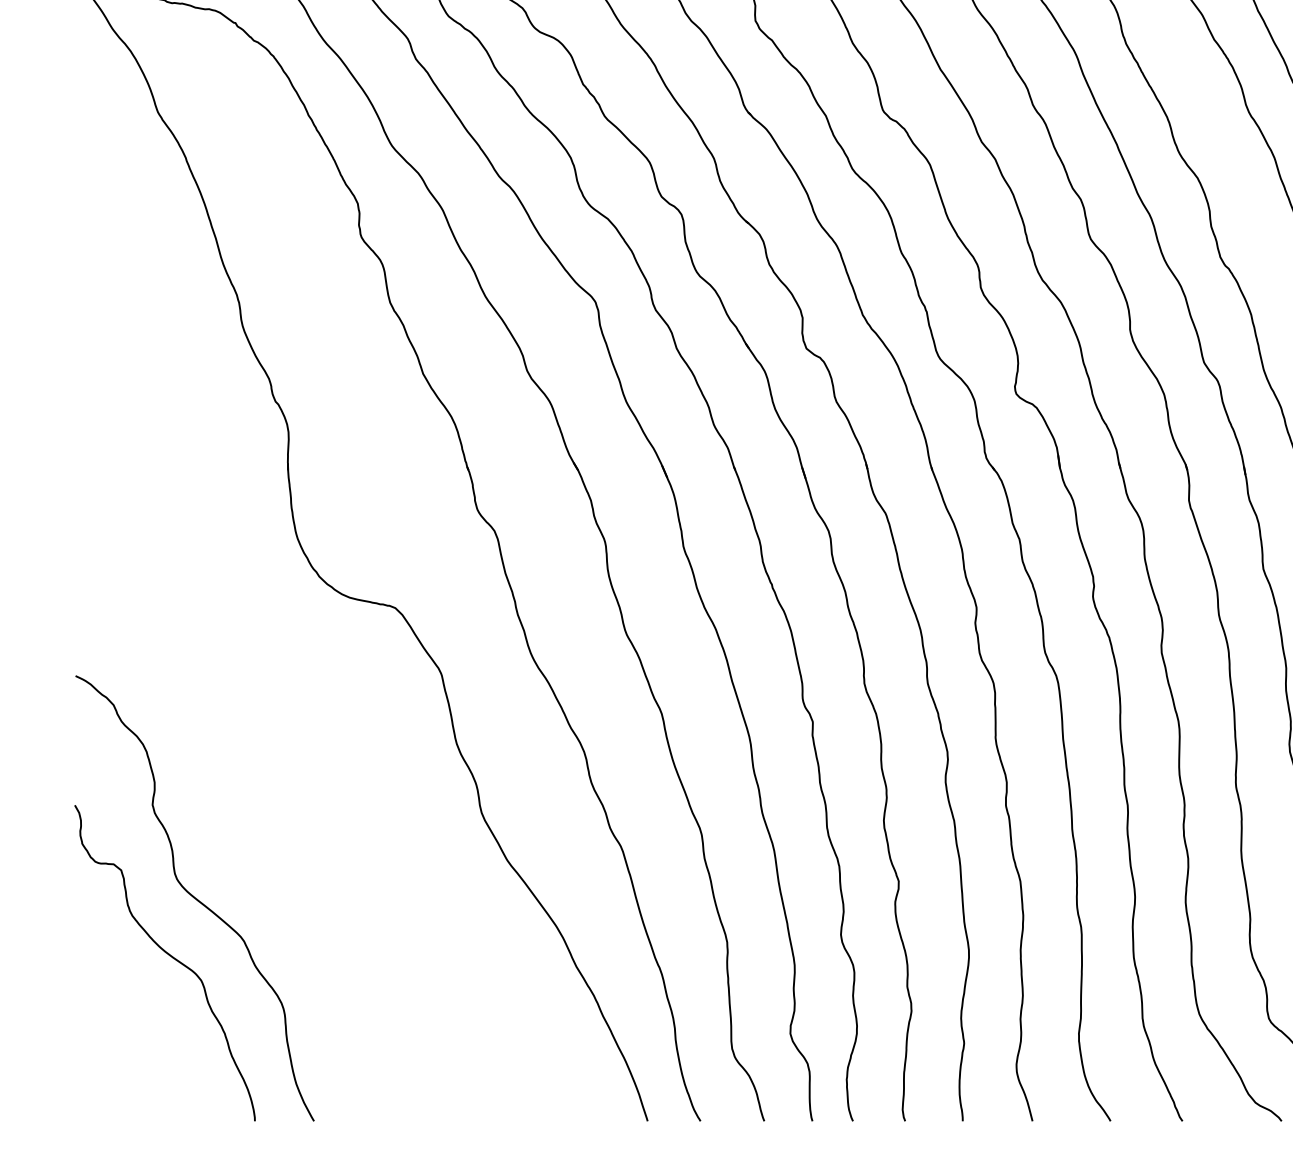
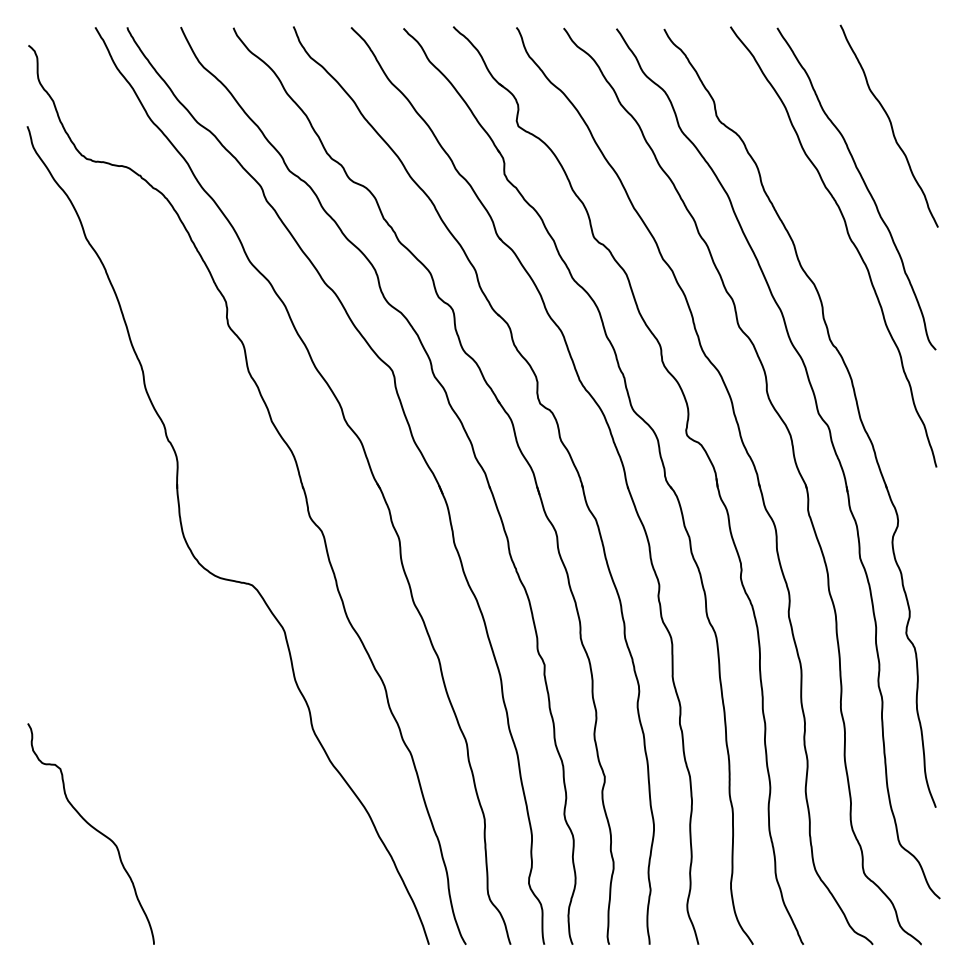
curve: (194, 898) -> (111, 788), removed

